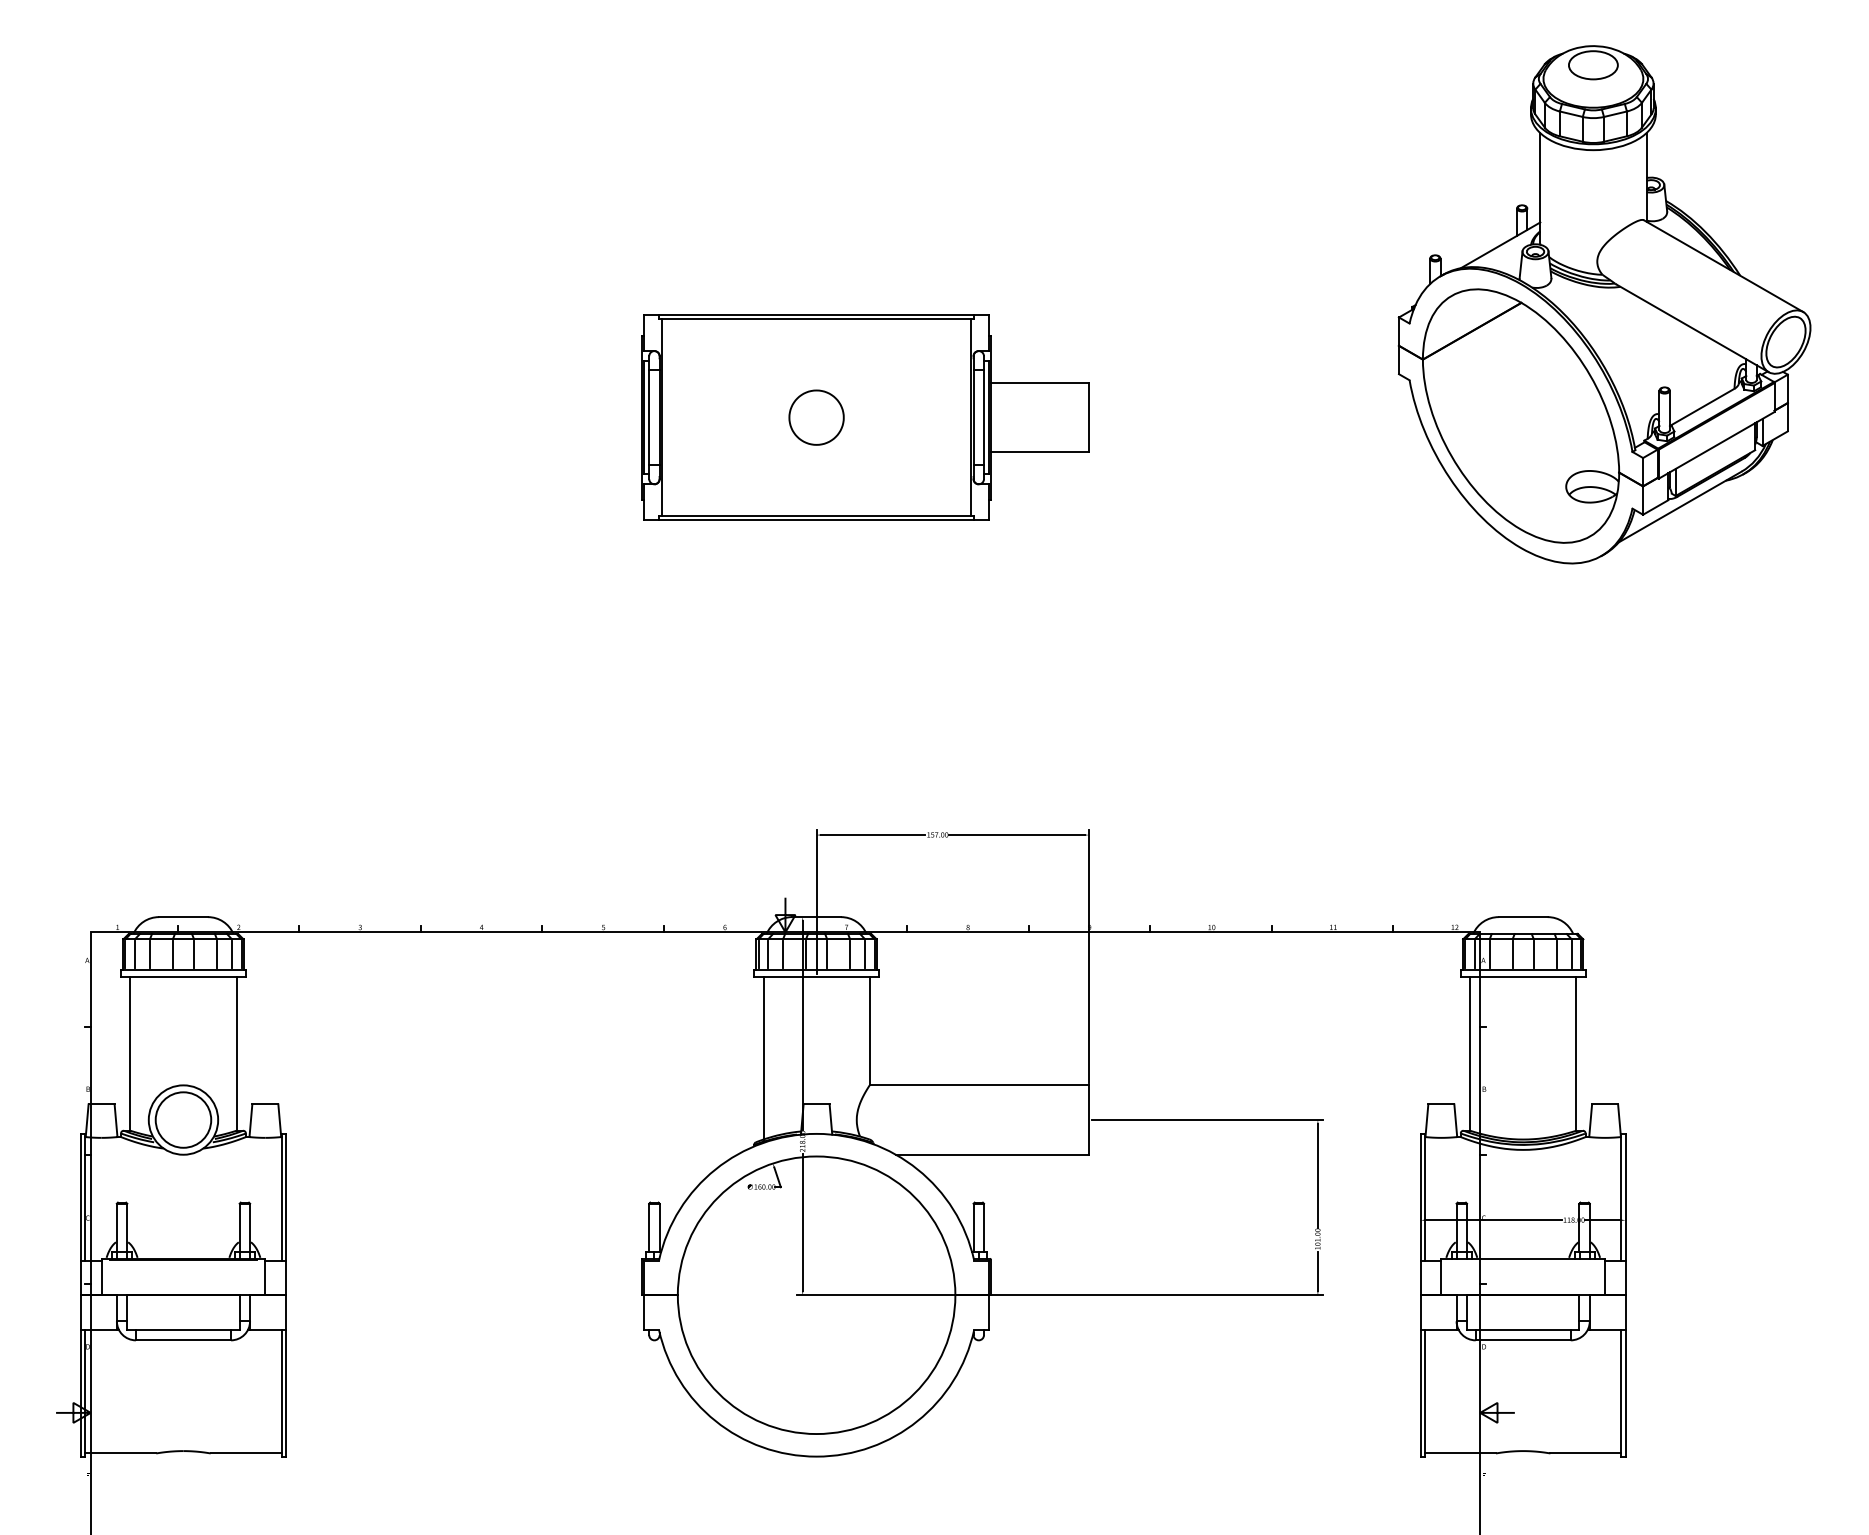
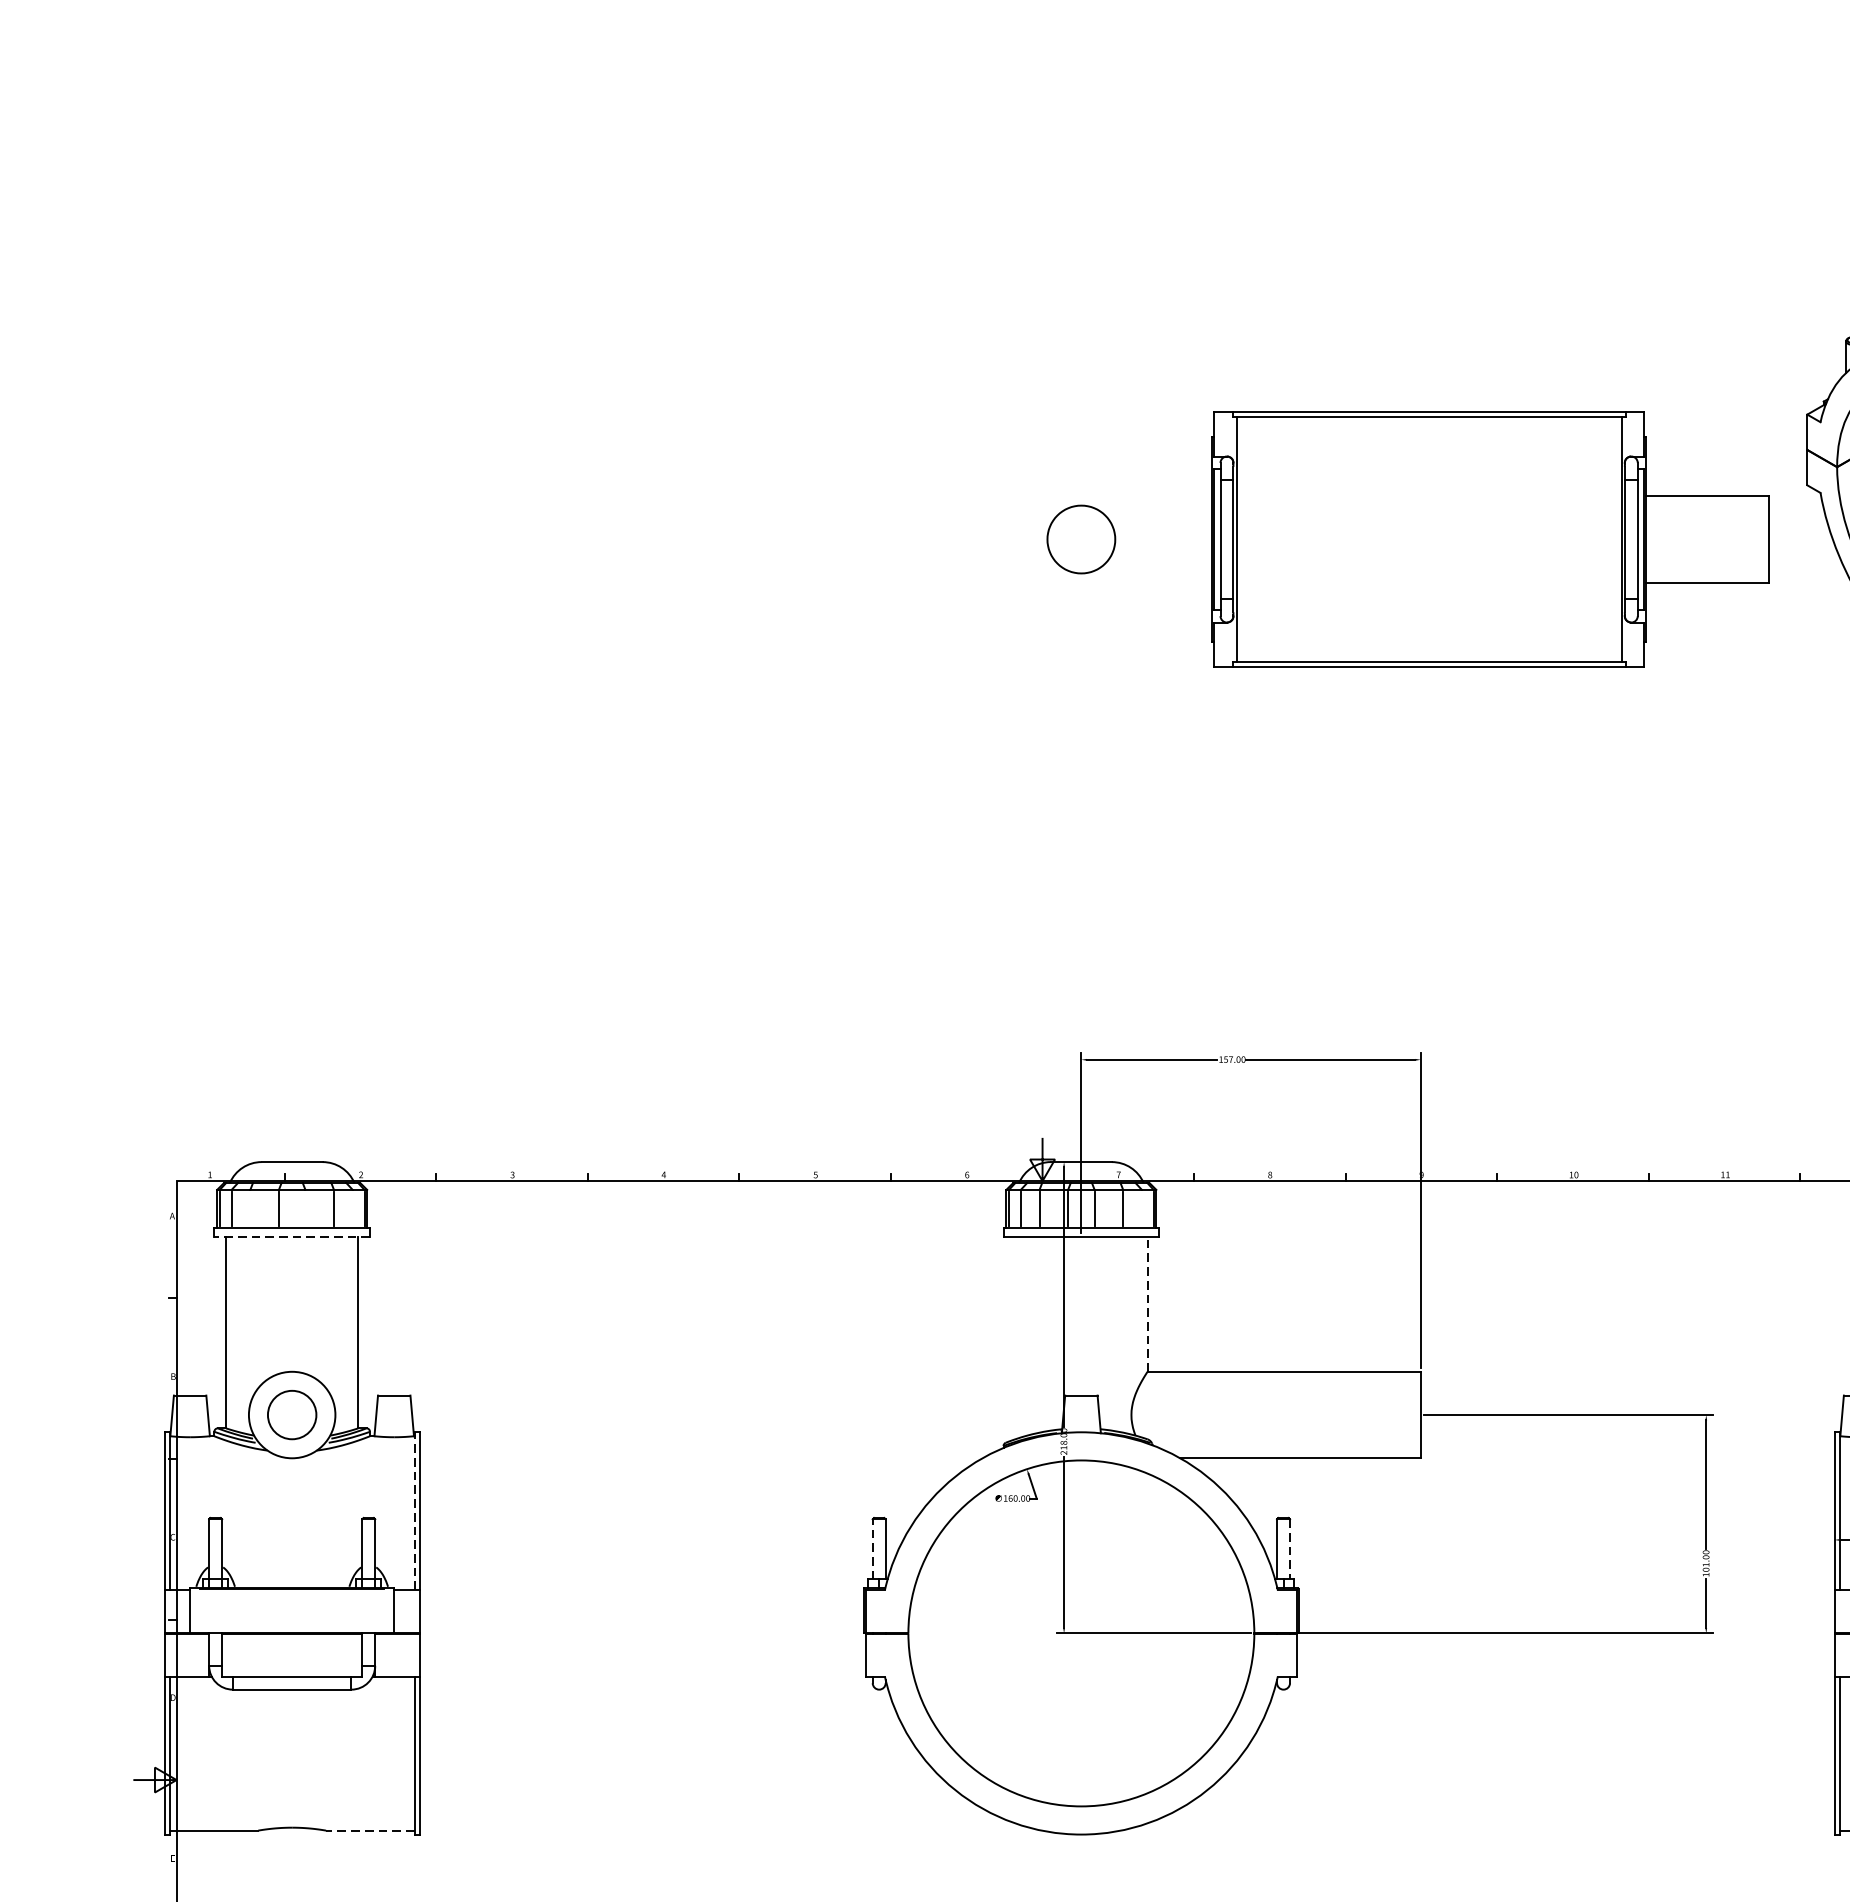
part: (865, 417) -> (1490, 539), moved
line: (149, 954) -> (249, 1208), removed
line: (194, 954) -> (305, 1208), removed
line: (232, 954) -> (353, 1208), removed
line: (865, 954) -> (1142, 1208), removed
line: (182, 976) -> (290, 1236), solid -> dashed
line: (869, 1030) -> (1147, 1303), solid -> dashed
line: (763, 1057) -> (1015, 1337), removed
circle: (183, 1119) -> (292, 1414), size x0.7
line: (281, 1196) -> (414, 1510), solid -> dashed
line: (649, 1227) -> (873, 1548), solid -> dashed
line: (984, 1228) -> (1290, 1550), solid -> dashed
line: (246, 1453) -> (370, 1830), solid -> dashed

